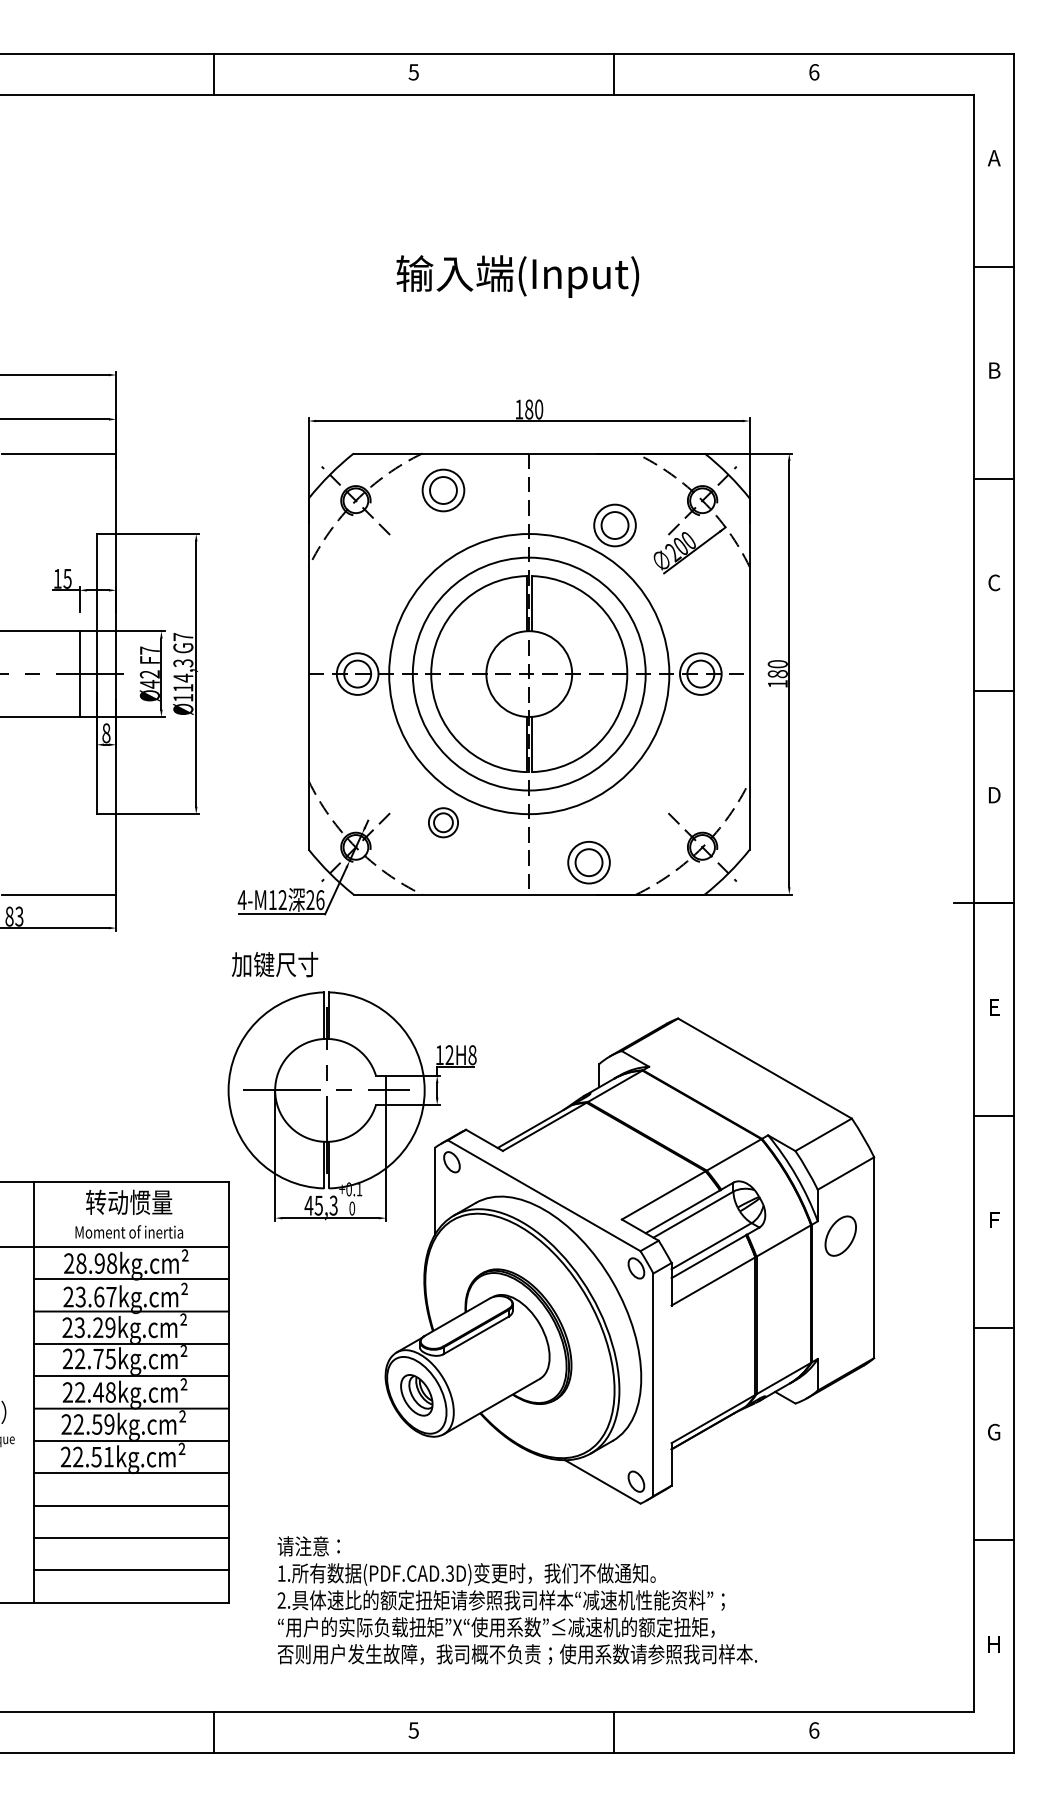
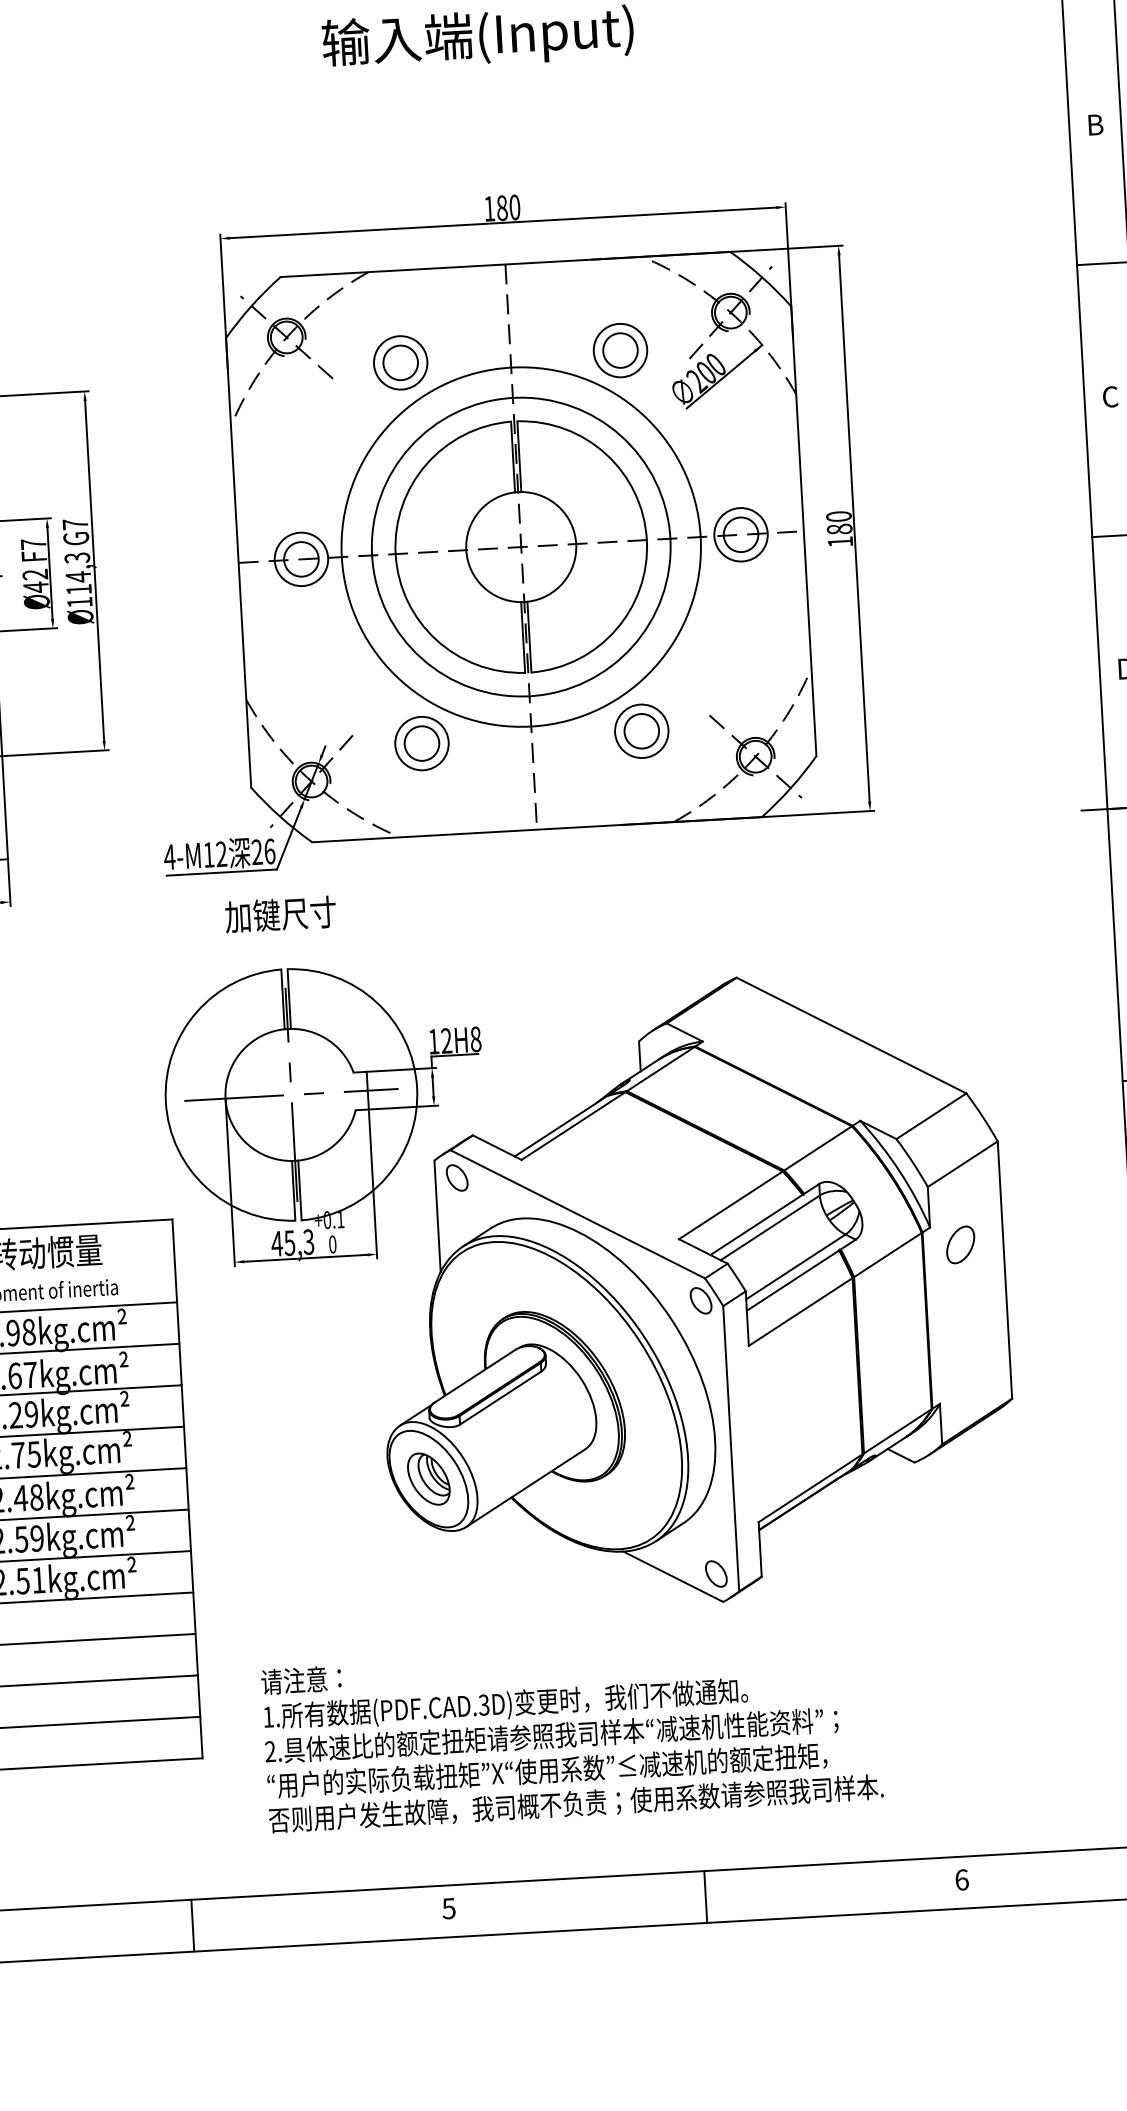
part: (443, 490) -> (400, 362), moved
part: (443, 822) -> (422, 743), size x1.43
part: (588, 862) -> (641, 731), moved
text: (275, 964) -> (281, 914), moved
part: (840, 1236) -> (960, 1245), size x0.71

